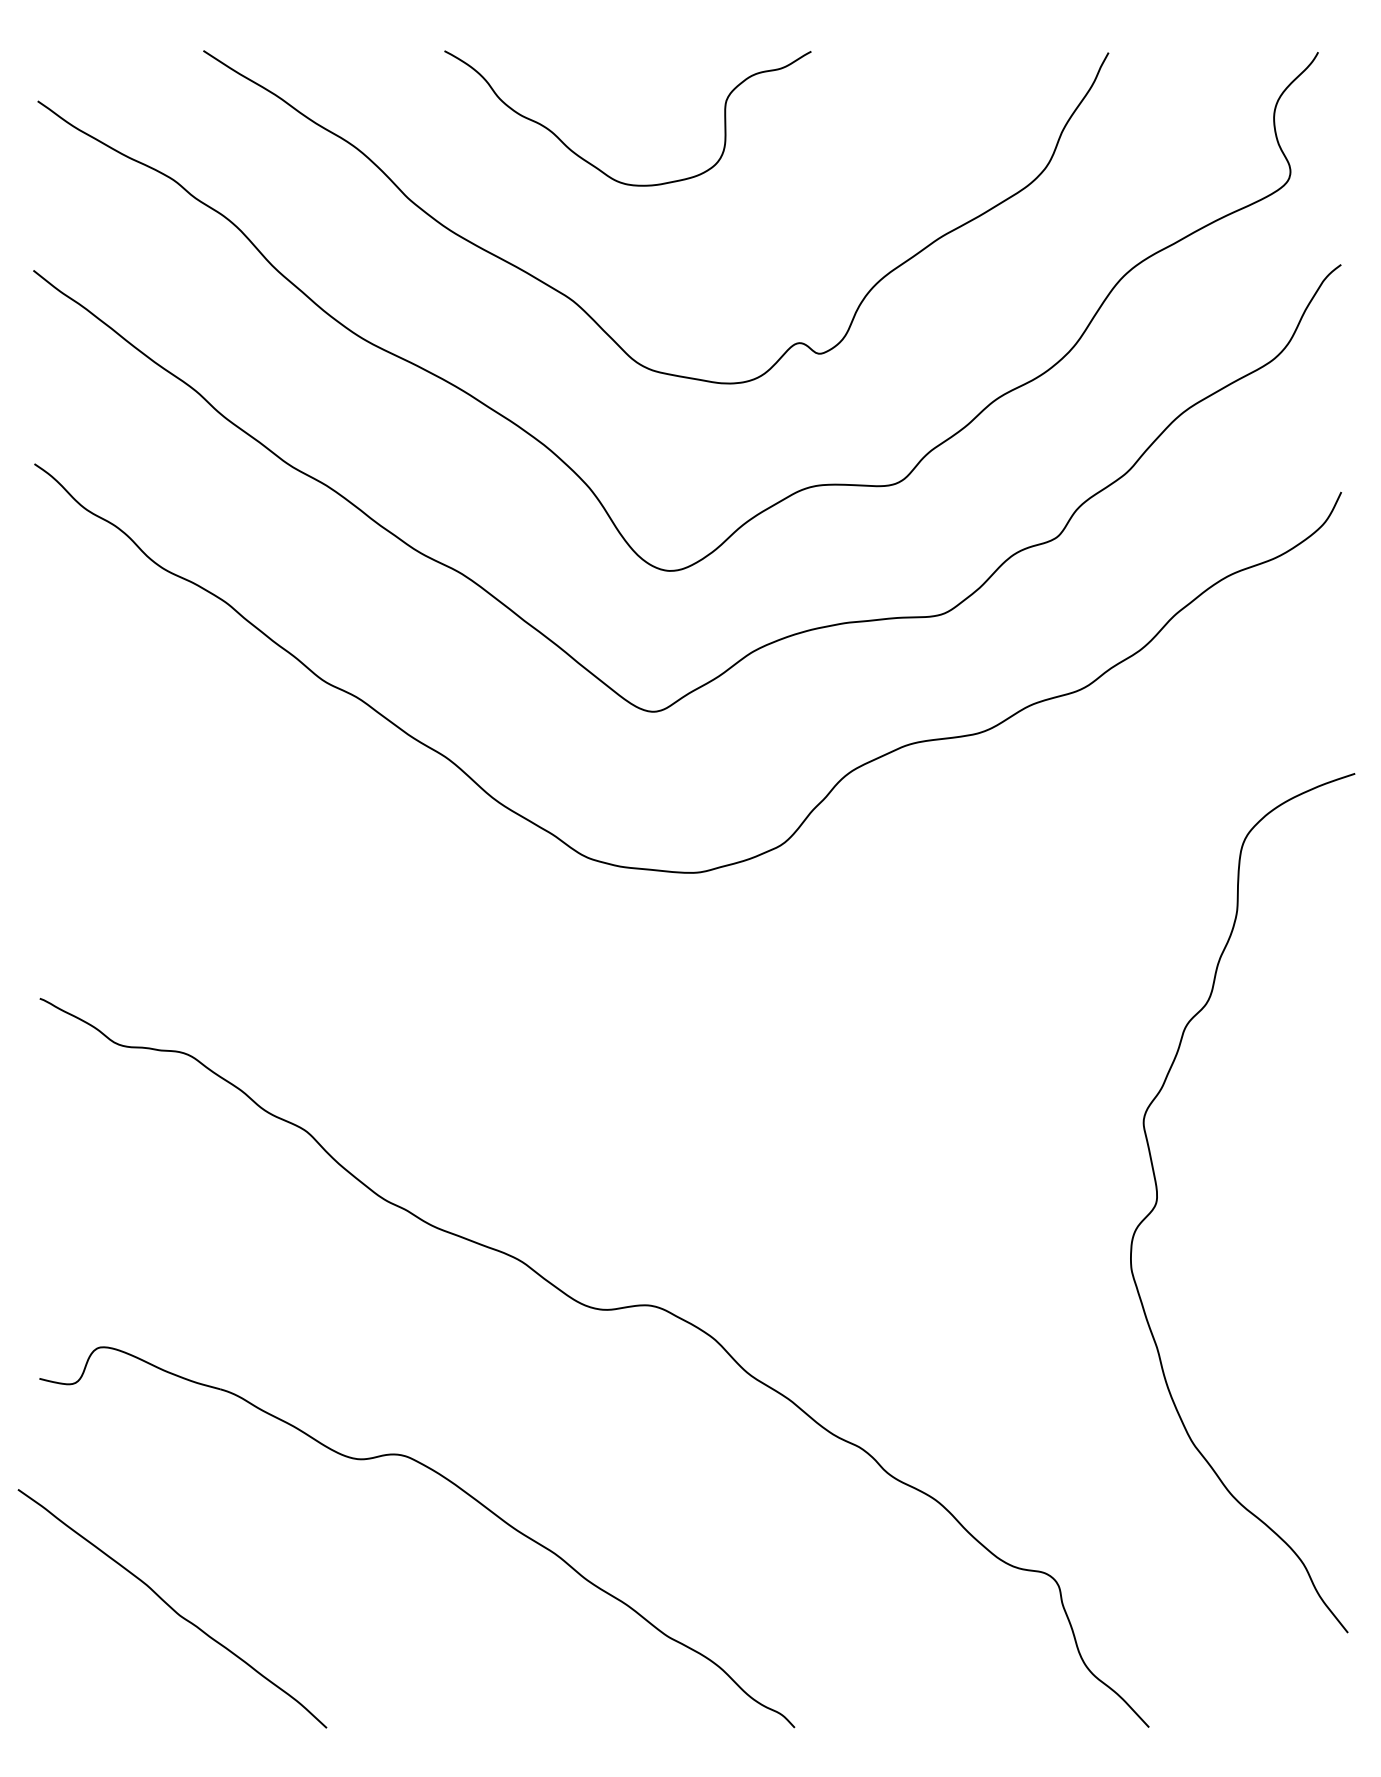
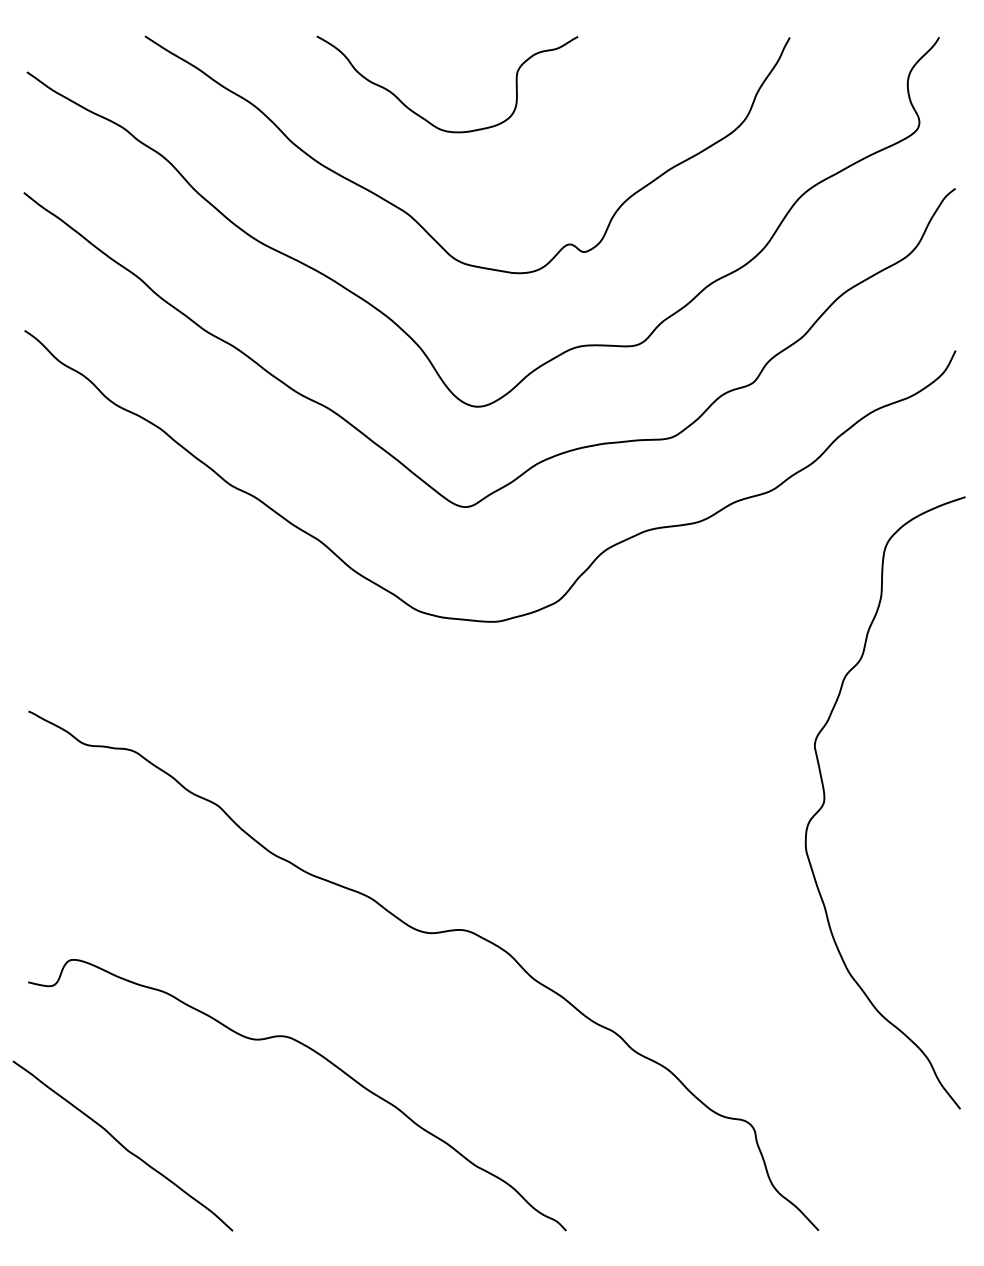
curve: (1157, 1203) -> (824, 803), moved

